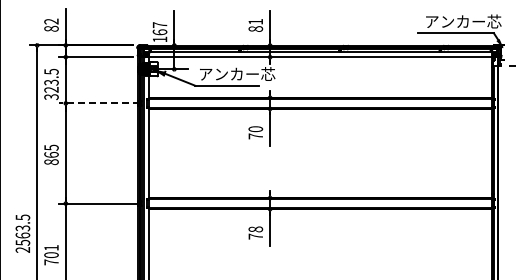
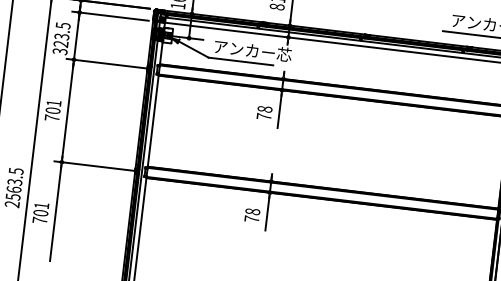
line: (99, 103) -> (108, 64), dashed -> solid
text: (255, 129) -> (264, 109), 70 -> 78
text: (51, 154) -> (53, 110), 865 -> 701

